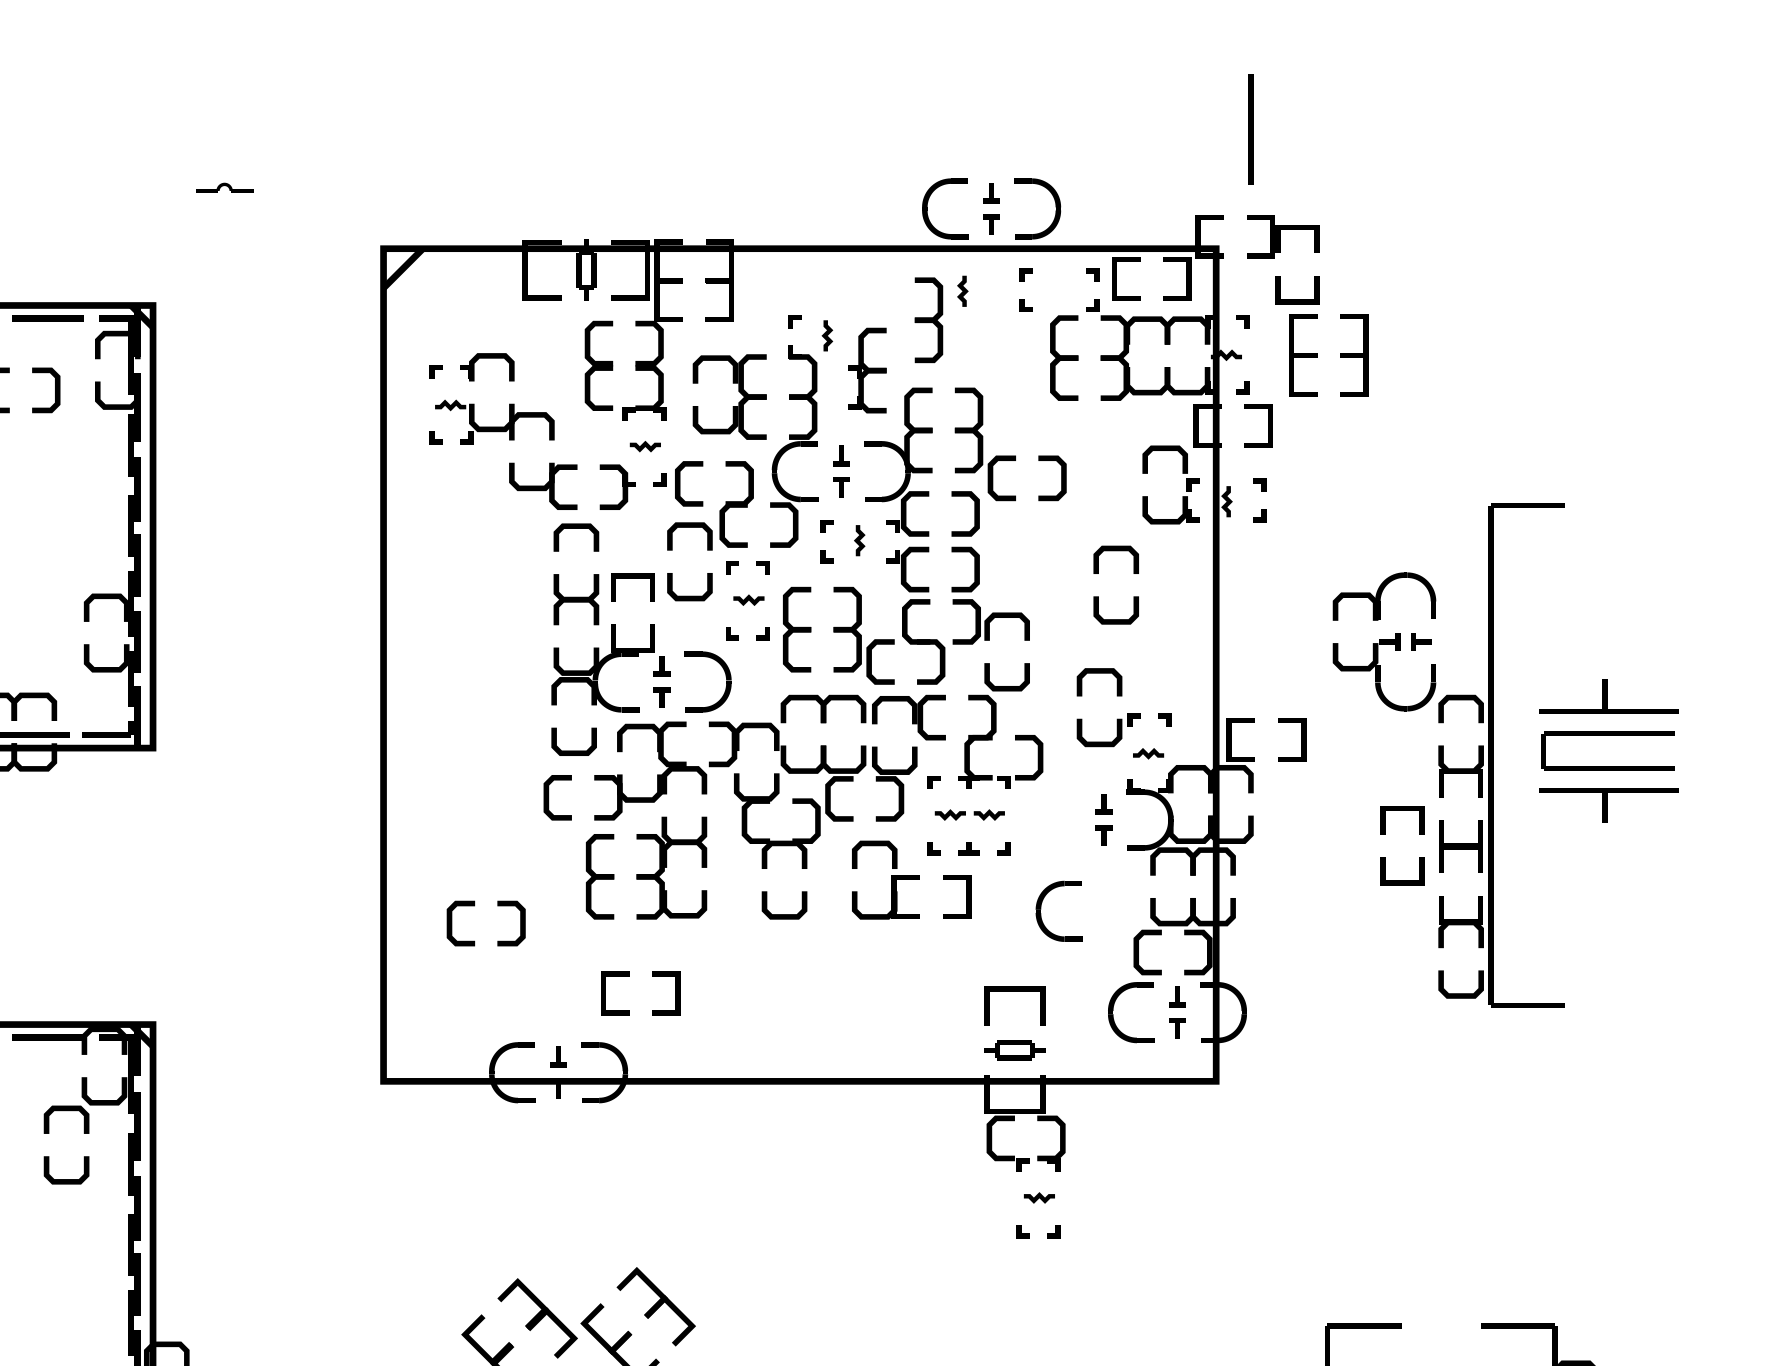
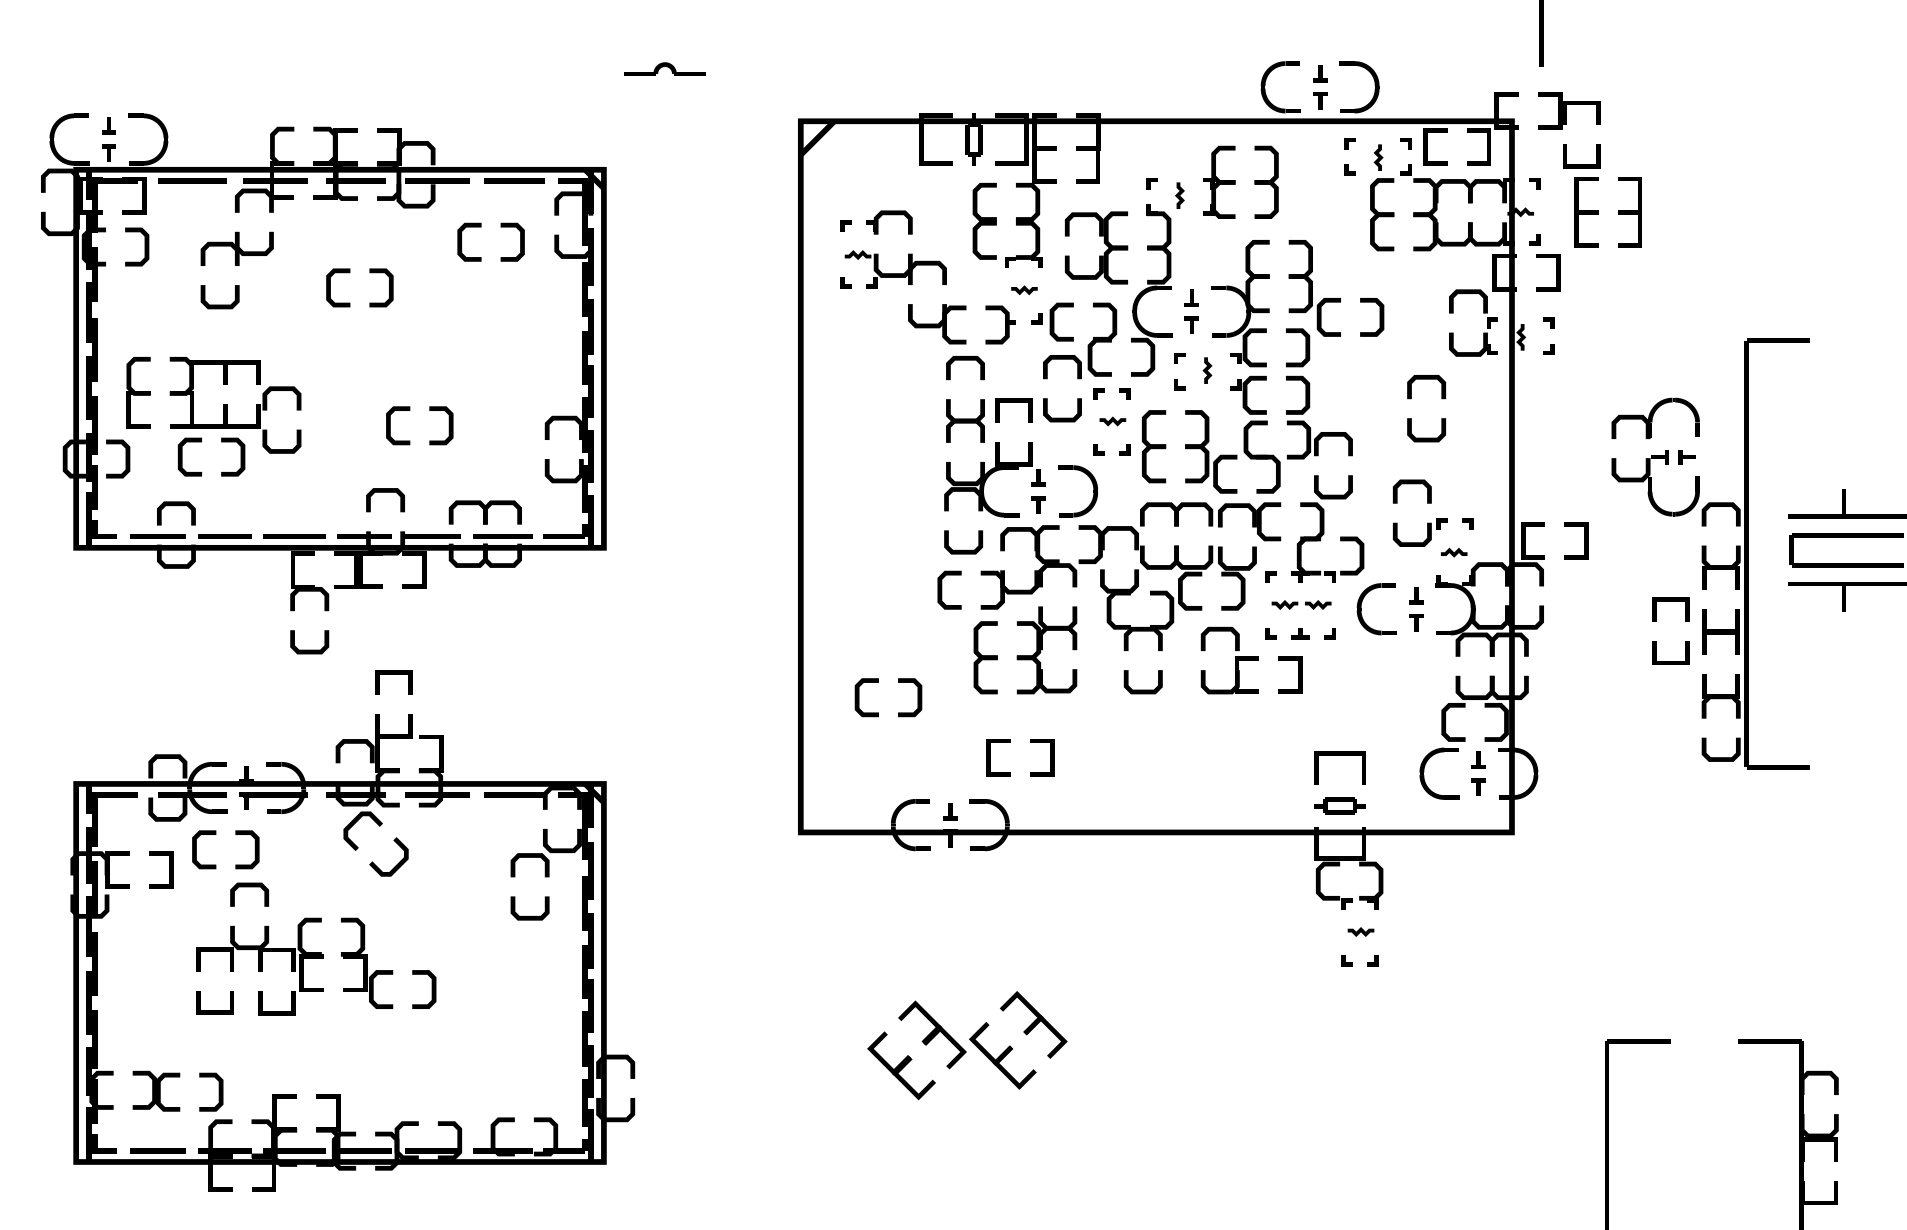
part: (223, 186) -> (664, 68), size x1.67
curve: (962, 291) -> (1378, 157), moved
part: (867, 369) -> (1219, 181), moved
curve: (1041, 911) -> (1361, 609), moved

